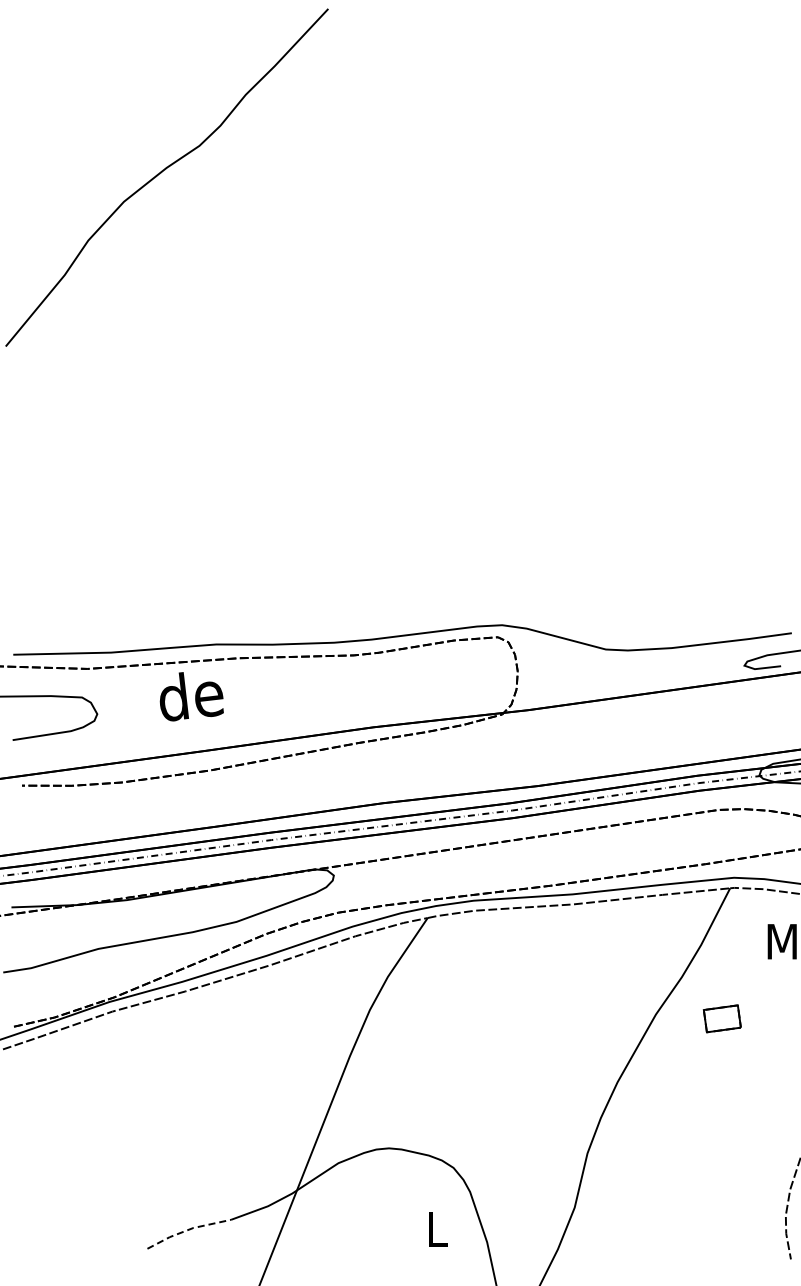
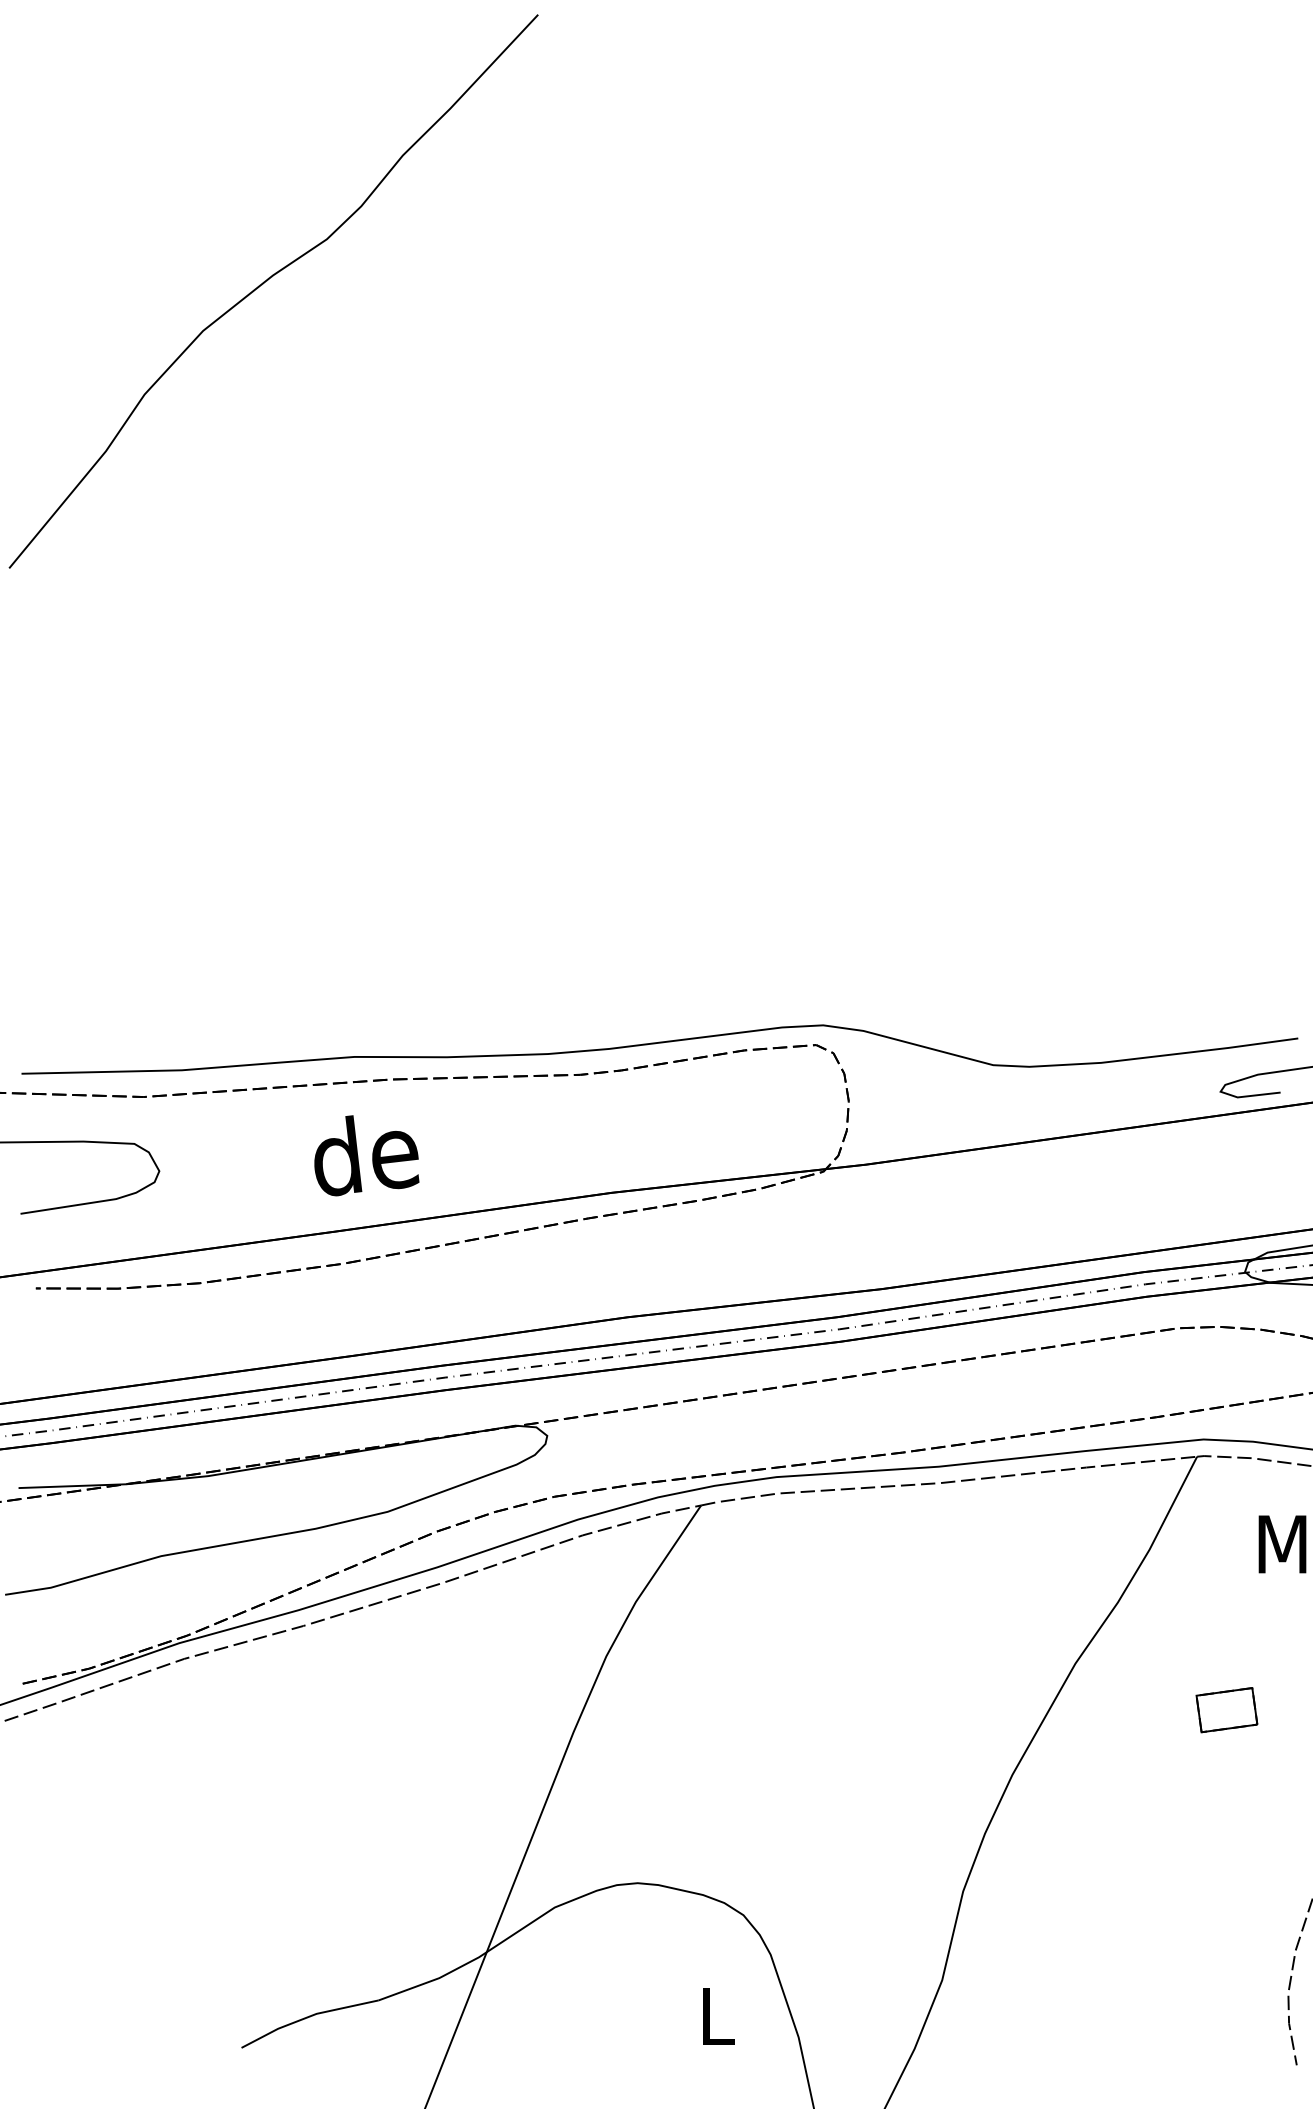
text: (191, 696) -> (366, 1155), moved
part: (721, 1018) -> (1225, 1709), moved
line: (187, 1230) -> (307, 2017), dashed -> solid

